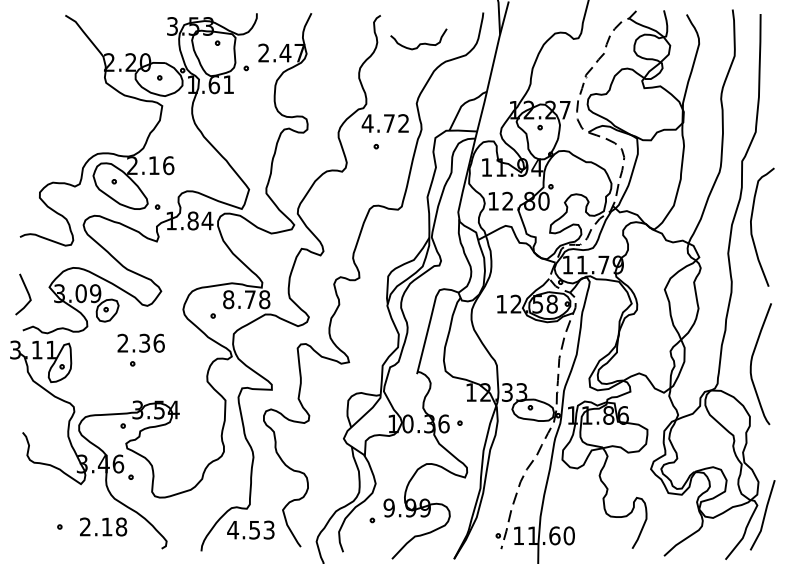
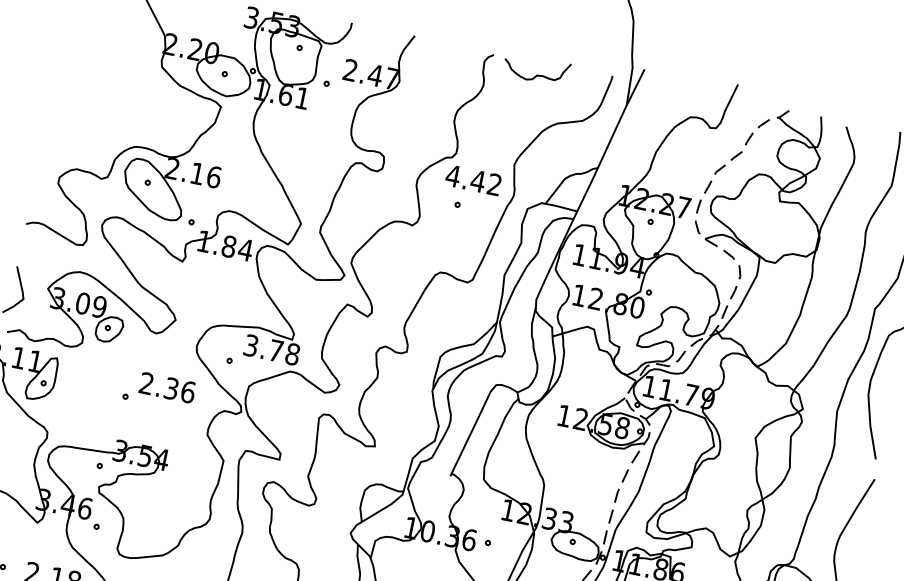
curve: (419, 43) -> (536, 74), moved
text: (389, 123) -> (478, 181), 4.72 -> 4.42
text: (228, 299) -> (251, 345), 8.78 -> 3.78
text: (140, 342) -> (166, 386), moved

